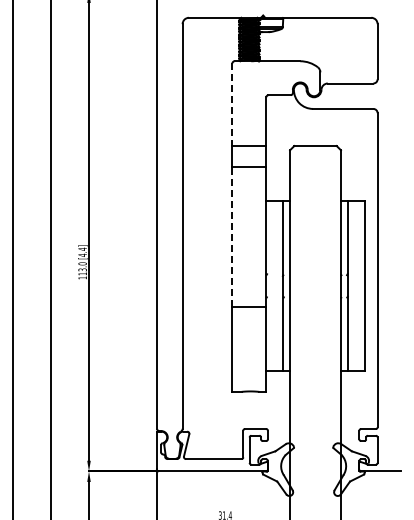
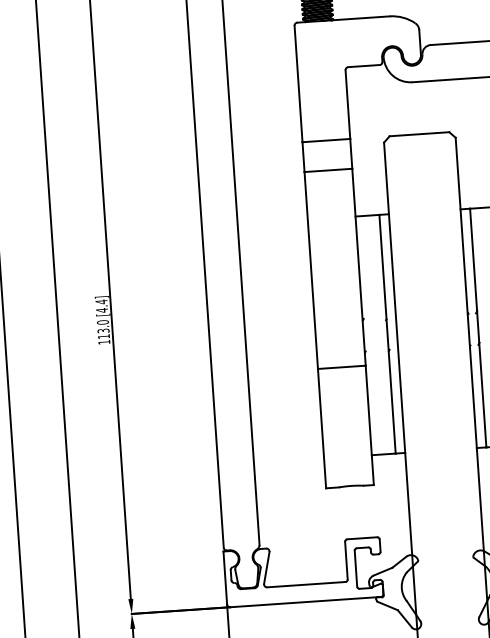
line: (232, 105) -> (298, 85), dashed -> solid
line: (232, 237) -> (311, 270), dashed -> solid

